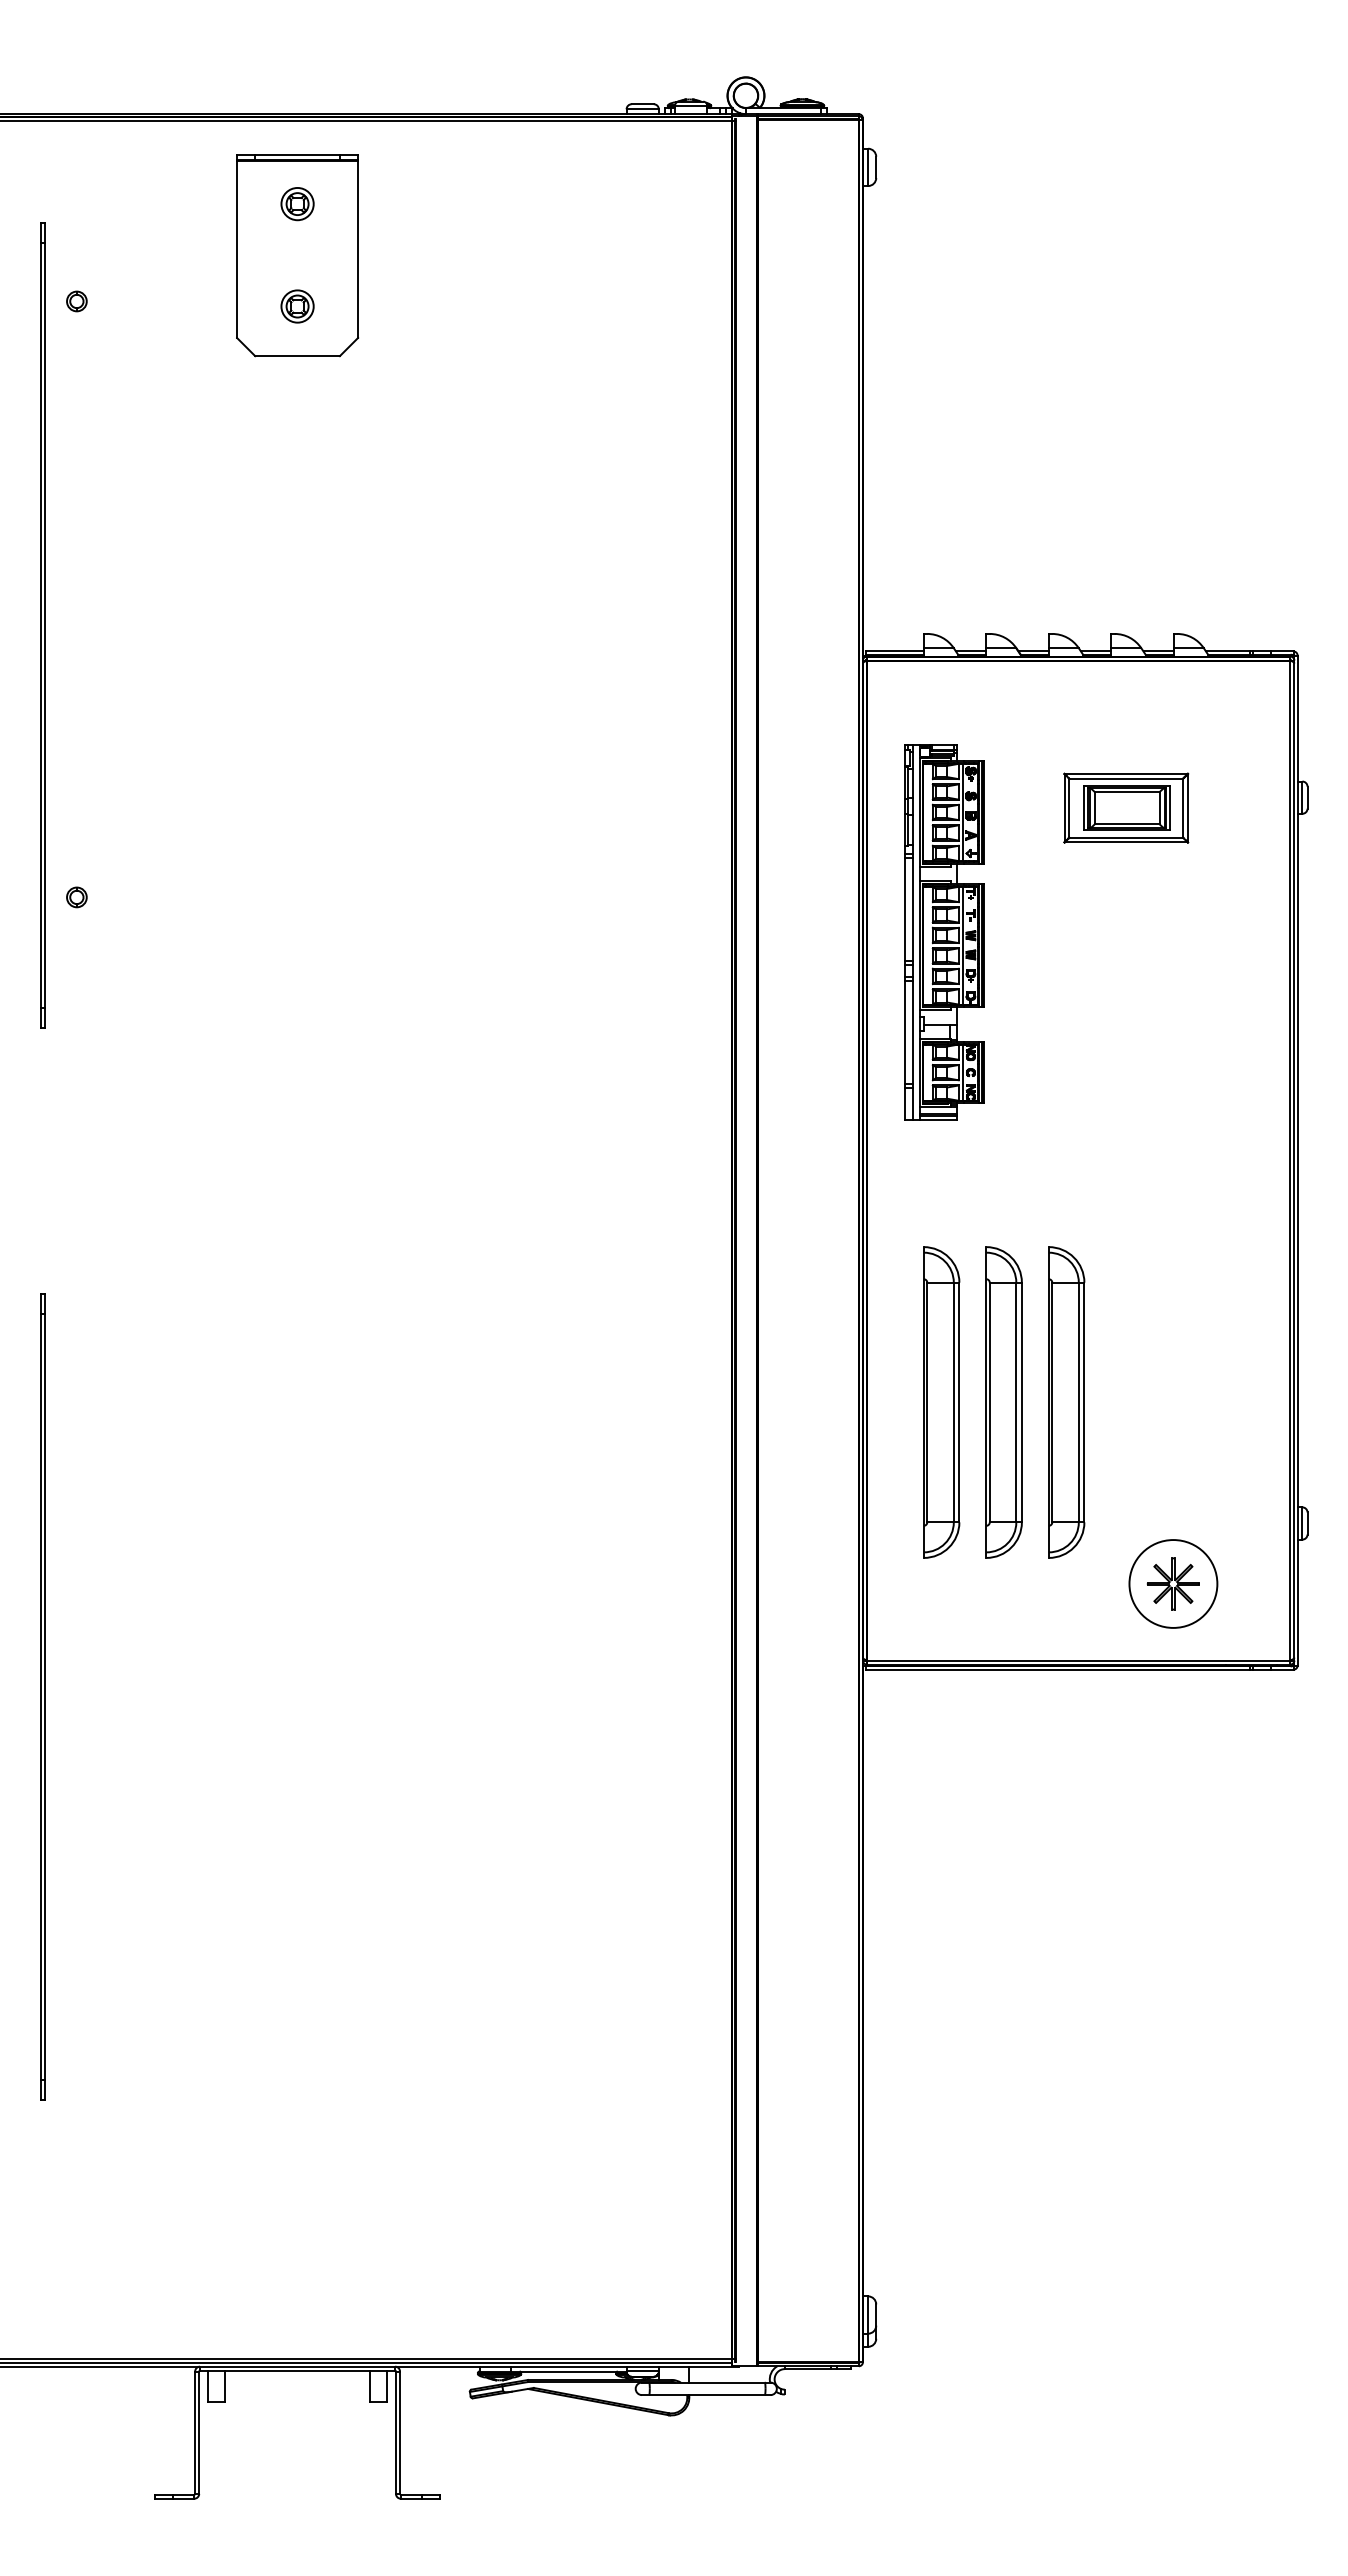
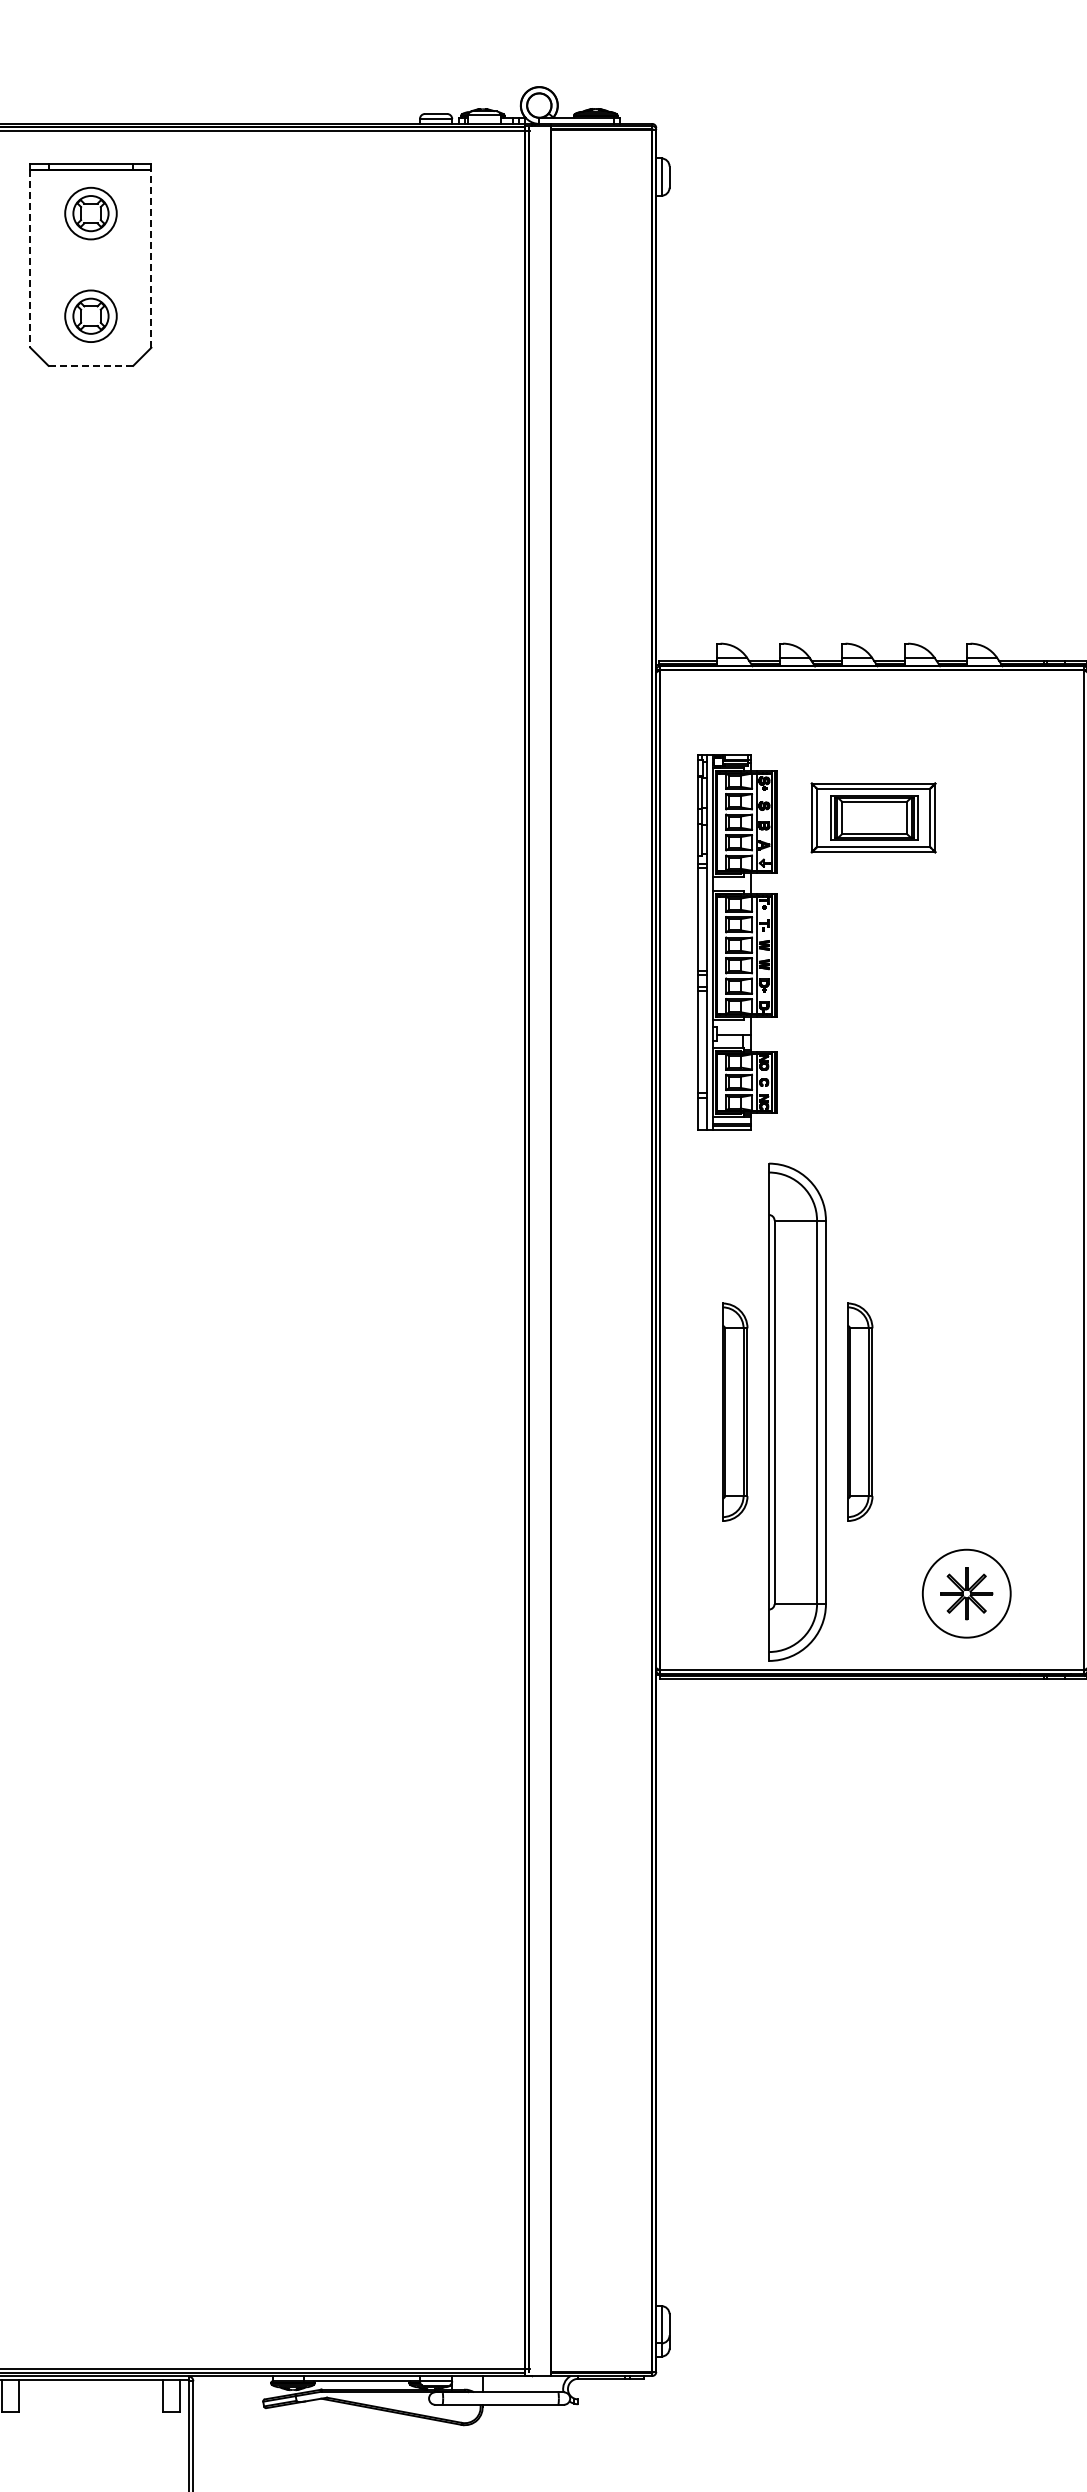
part: (297, 204) -> (90, 214), size x1.6
line: (358, 248) -> (151, 258), solid -> dashed
line: (237, 249) -> (30, 259), solid -> dashed
part: (297, 306) -> (90, 316), size x1.6
line: (298, 356) -> (91, 366), solid -> dashed
part: (1126, 807) -> (873, 817), moved
part: (941, 1402) -> (734, 1412), size x0.7
part: (1003, 1402) -> (796, 1412), size x1.6
part: (1066, 1402) -> (859, 1412), size x0.7

